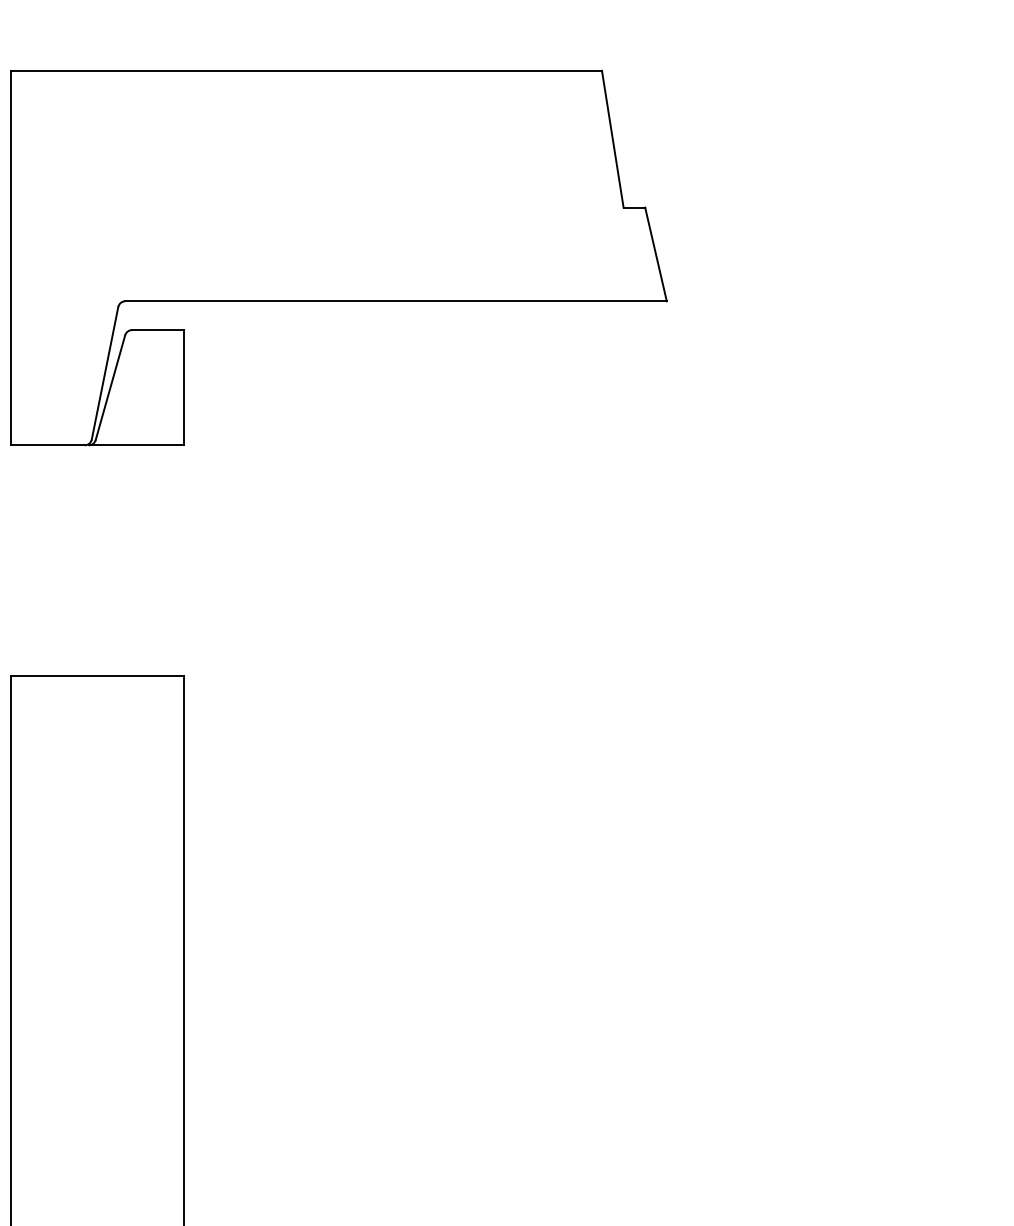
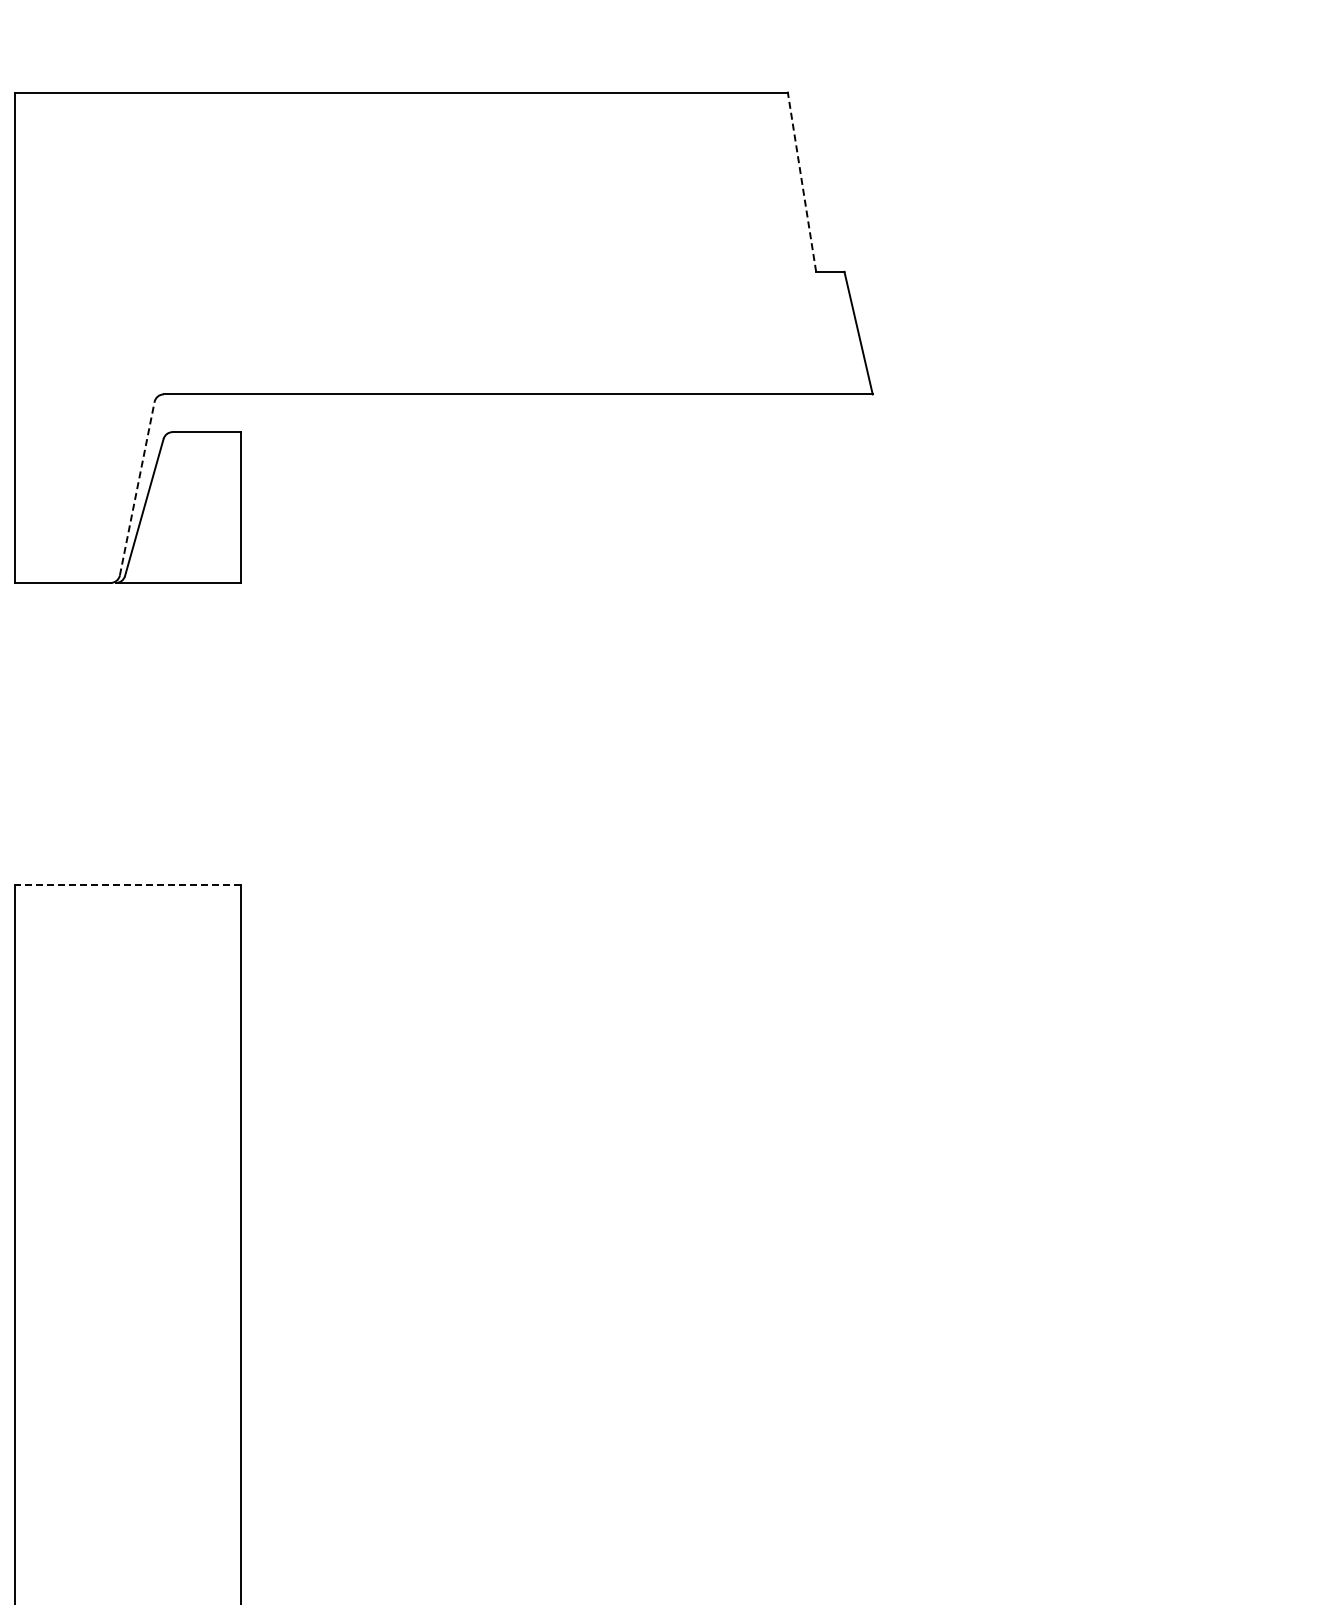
line: (612, 138) -> (801, 181), solid -> dashed
line: (105, 373) -> (137, 488), solid -> dashed
line: (97, 675) -> (127, 884), solid -> dashed

